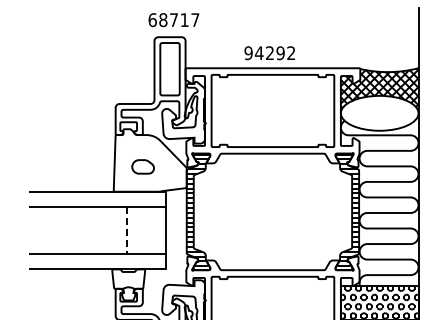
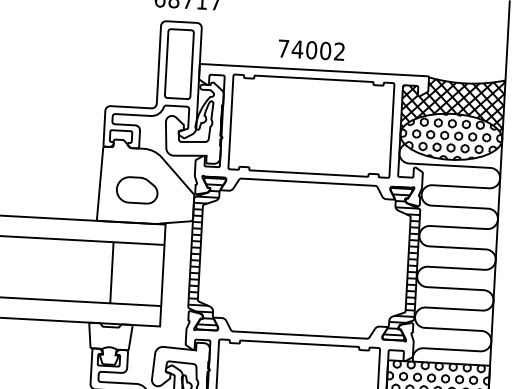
text: (264, 53) -> (304, 50), 94292 -> 74002
hatch: (379, 112) -> (451, 135), added
part: (142, 166) -> (136, 189), size x1.43
line: (127, 231) -> (112, 273), dashed -> solid

